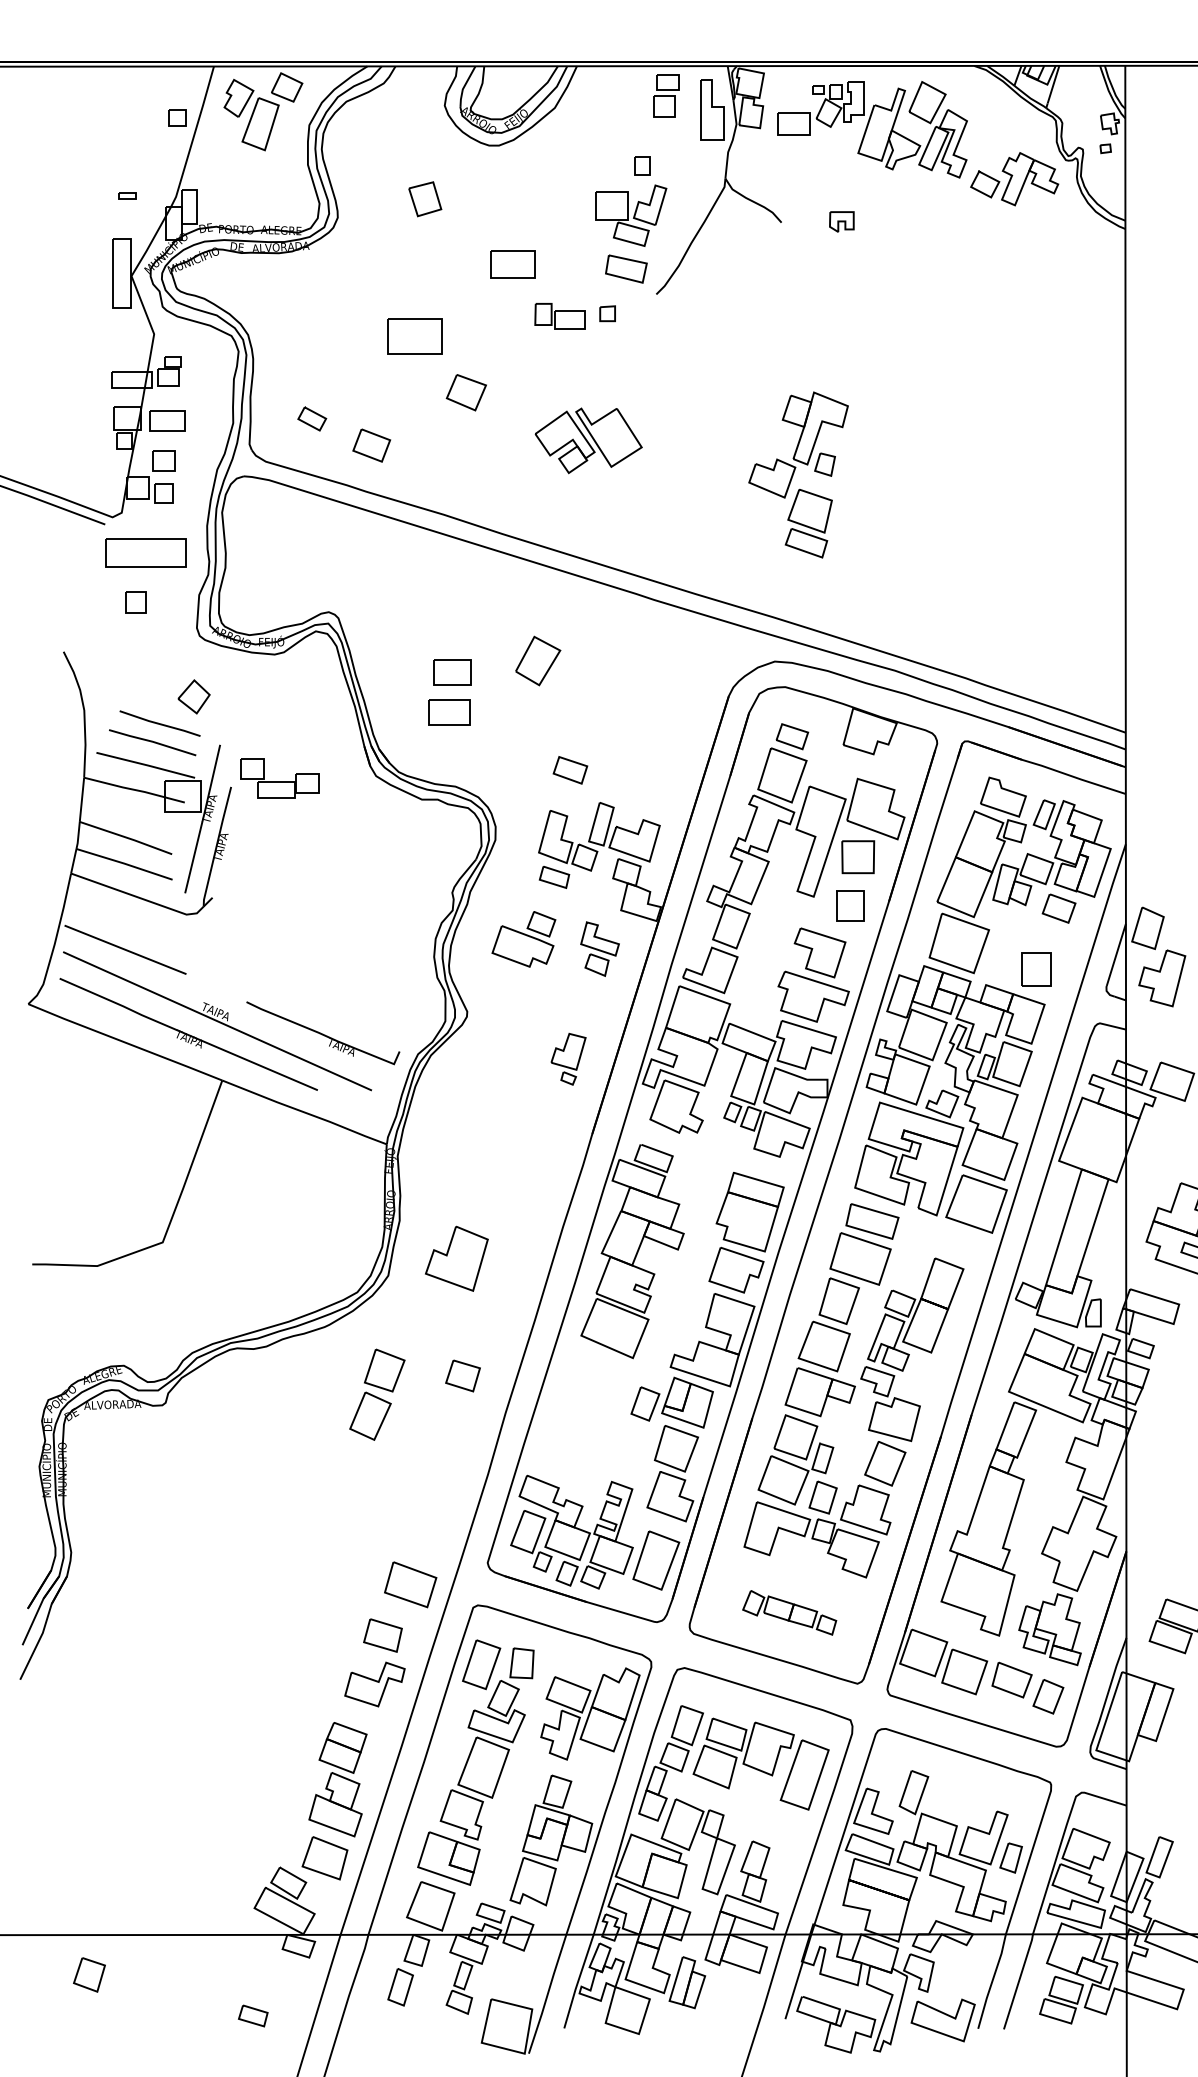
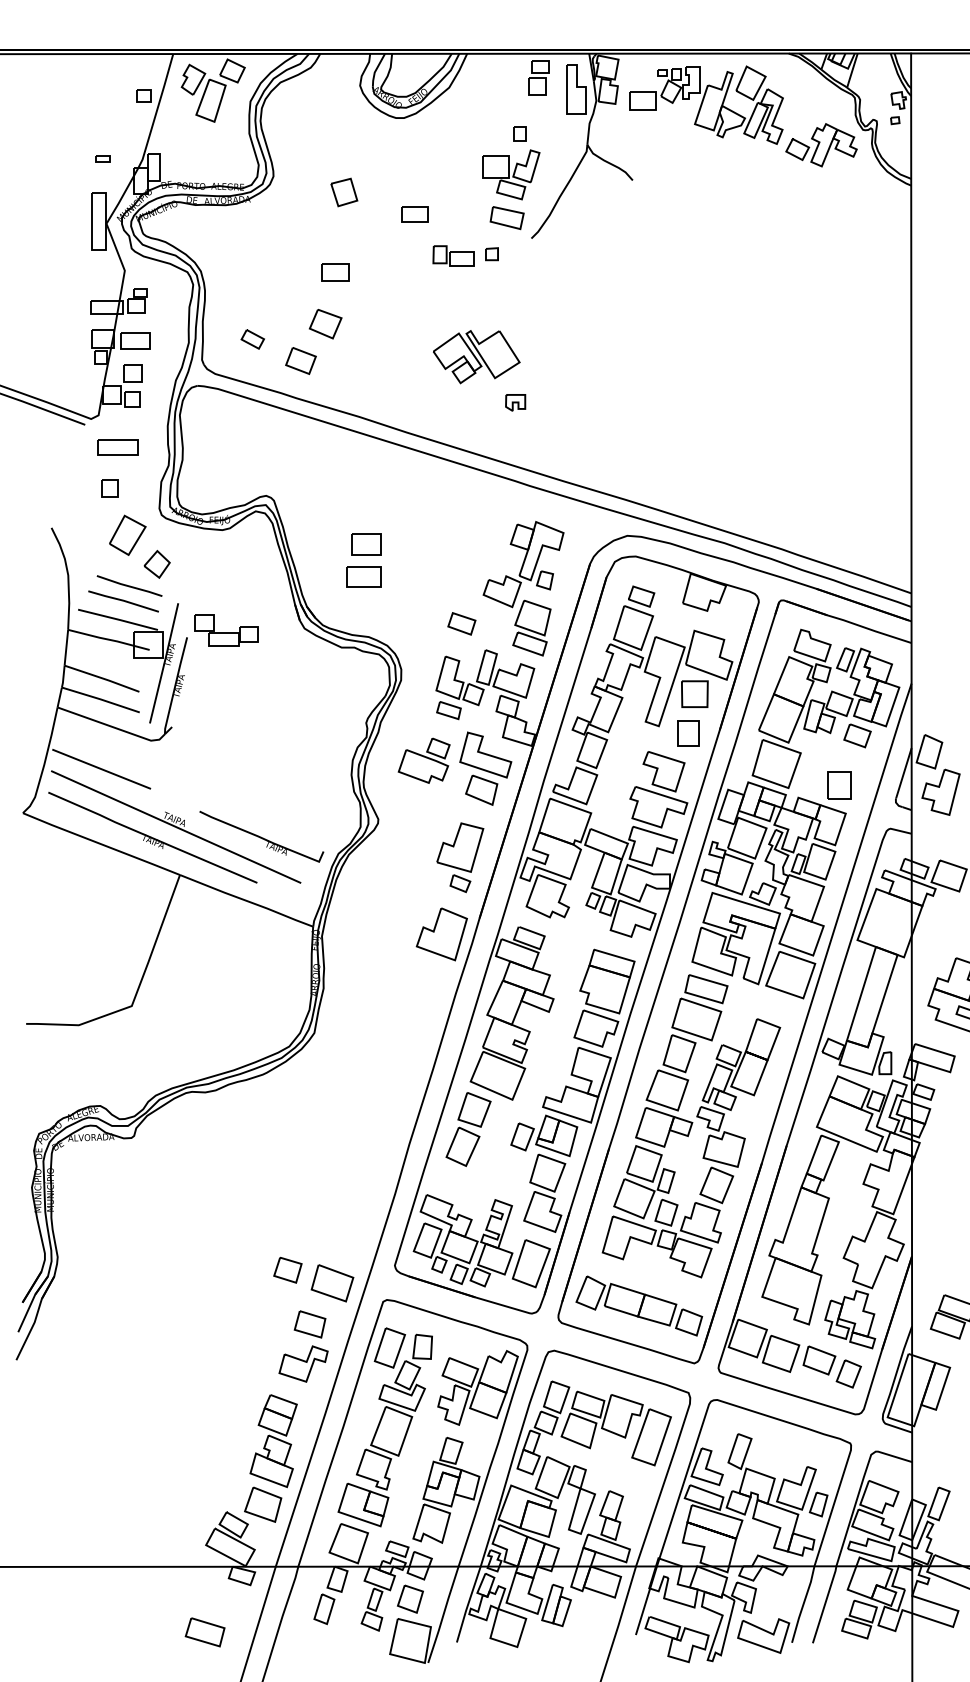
part: (425, 199) -> (344, 192), moved
part: (841, 221) -> (515, 402), moved
part: (511, 264) -> (414, 214), size x0.71
part: (414, 336) -> (335, 272), size x0.62
part: (466, 393) -> (325, 324), moved
part: (798, 474) -> (523, 588), moved
part: (145, 552) -> (117, 447), size x0.62
part: (537, 659) -> (127, 534), moved
part: (599, 948) -> (485, 768), size x1.67
part: (568, 1058) -> (460, 857), size x1.67
part: (456, 1258) -> (441, 934), moved
part: (462, 1375) -> (287, 1269), moved
part: (377, 1394) -> (468, 1129), moved
part: (789, 1612) -> (639, 1305), size x1.67
part: (89, 1974) -> (410, 1598), moved
part: (252, 2016) -> (204, 1632), size x1.67

